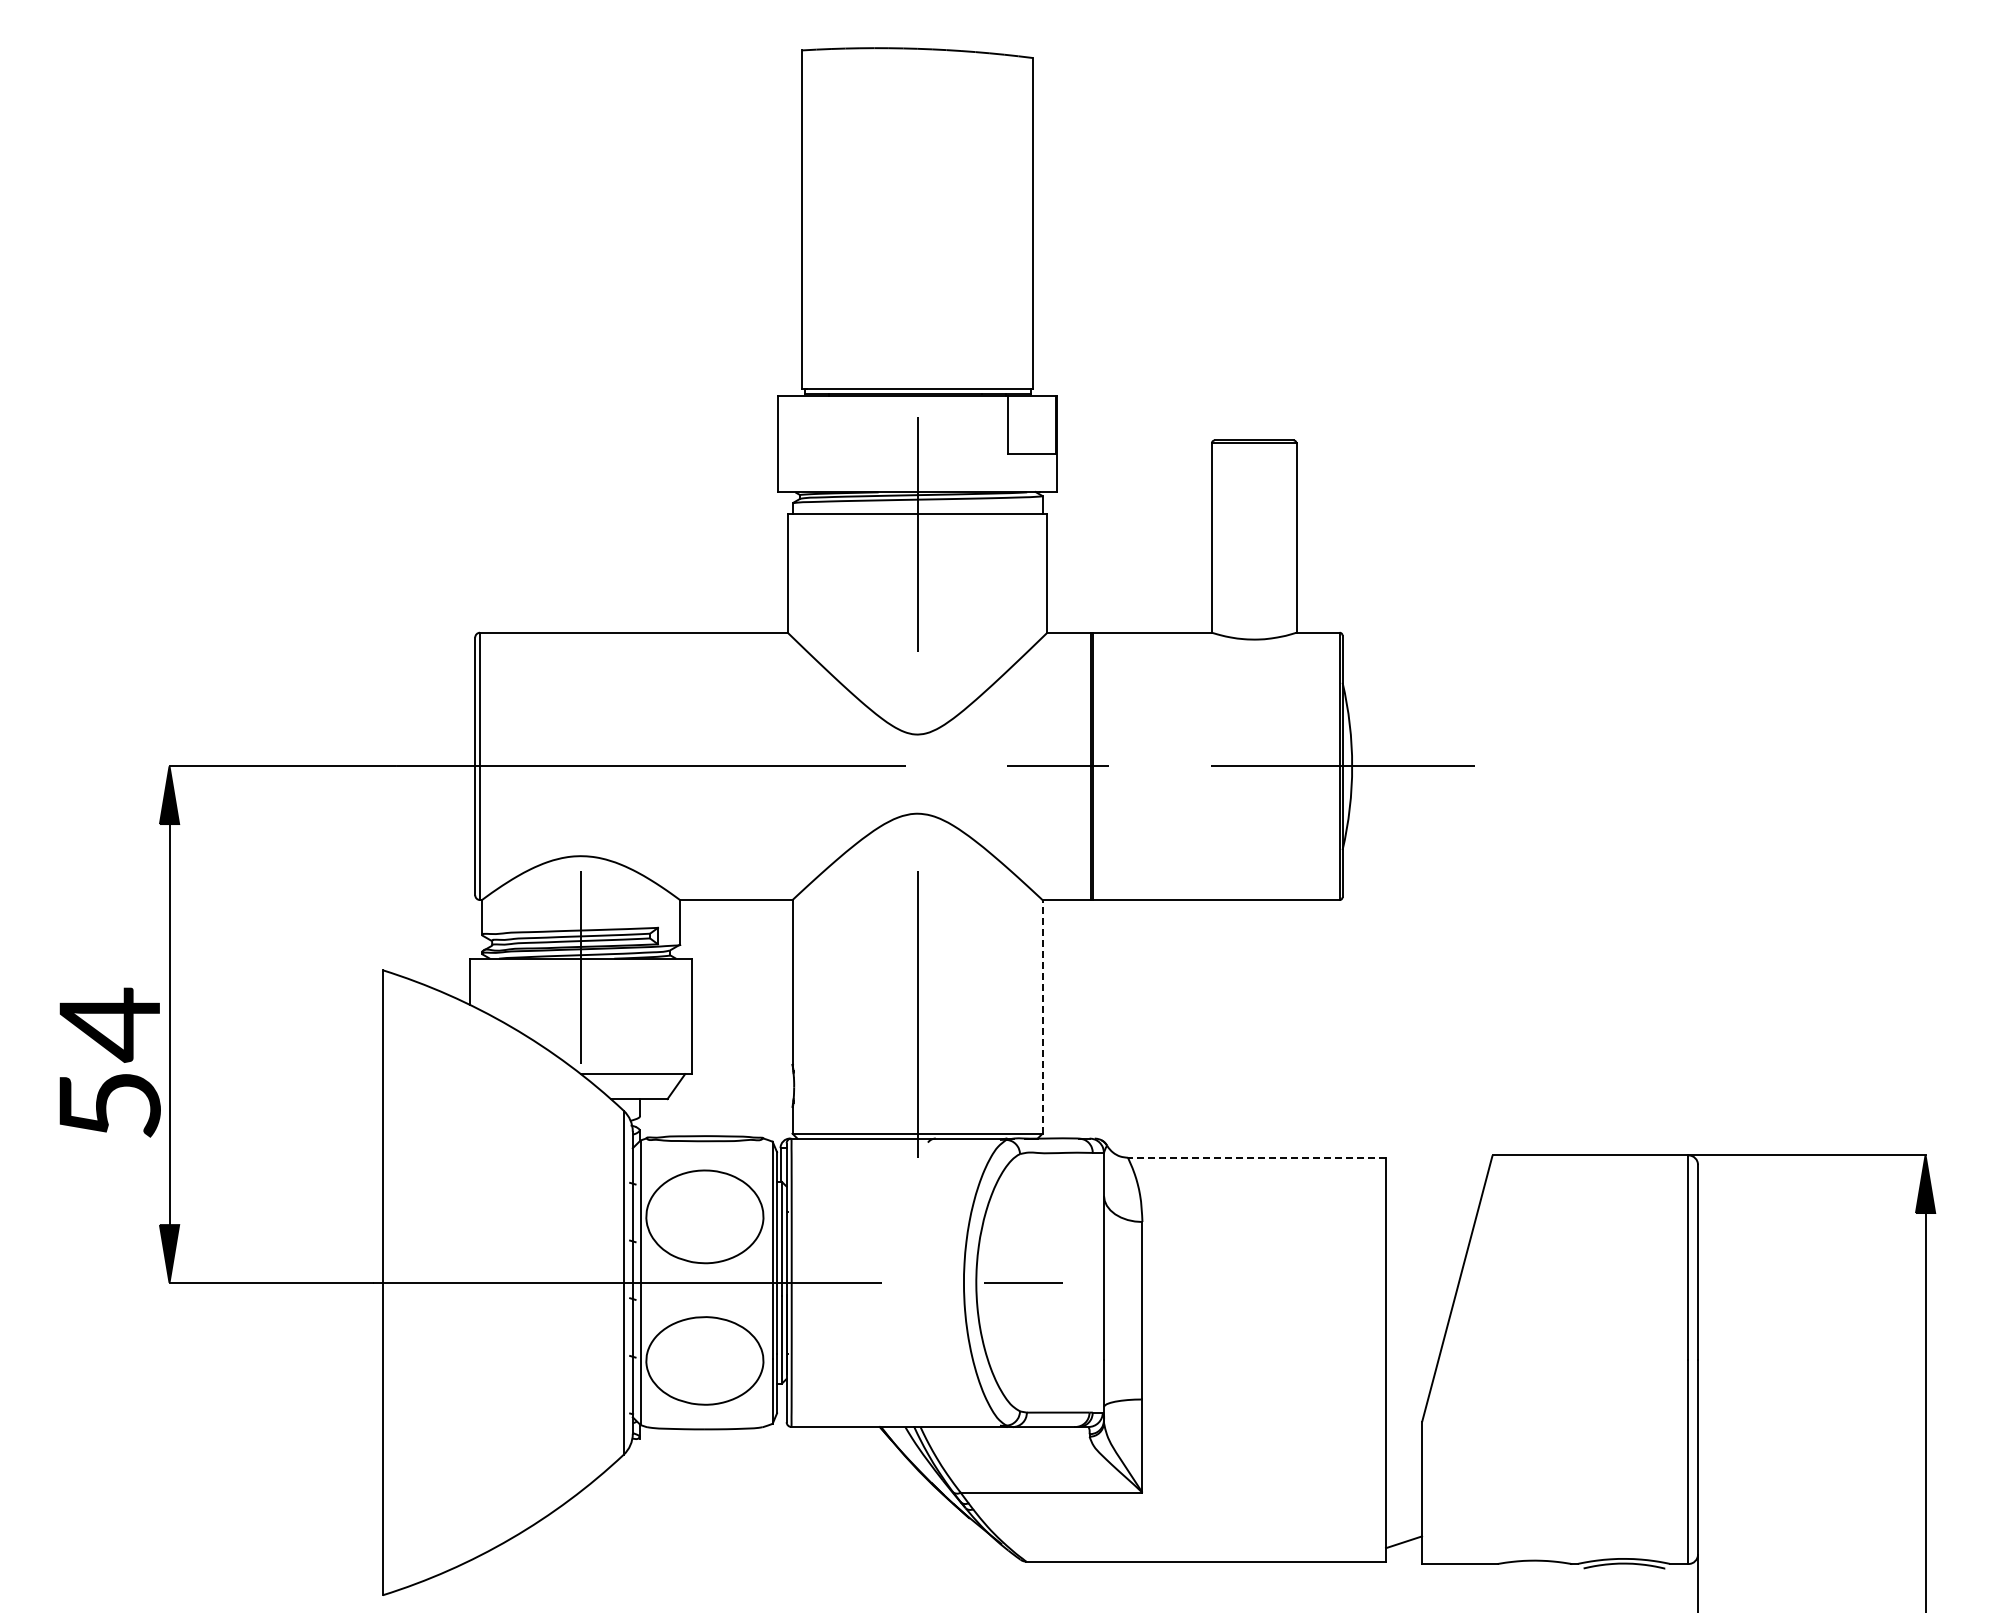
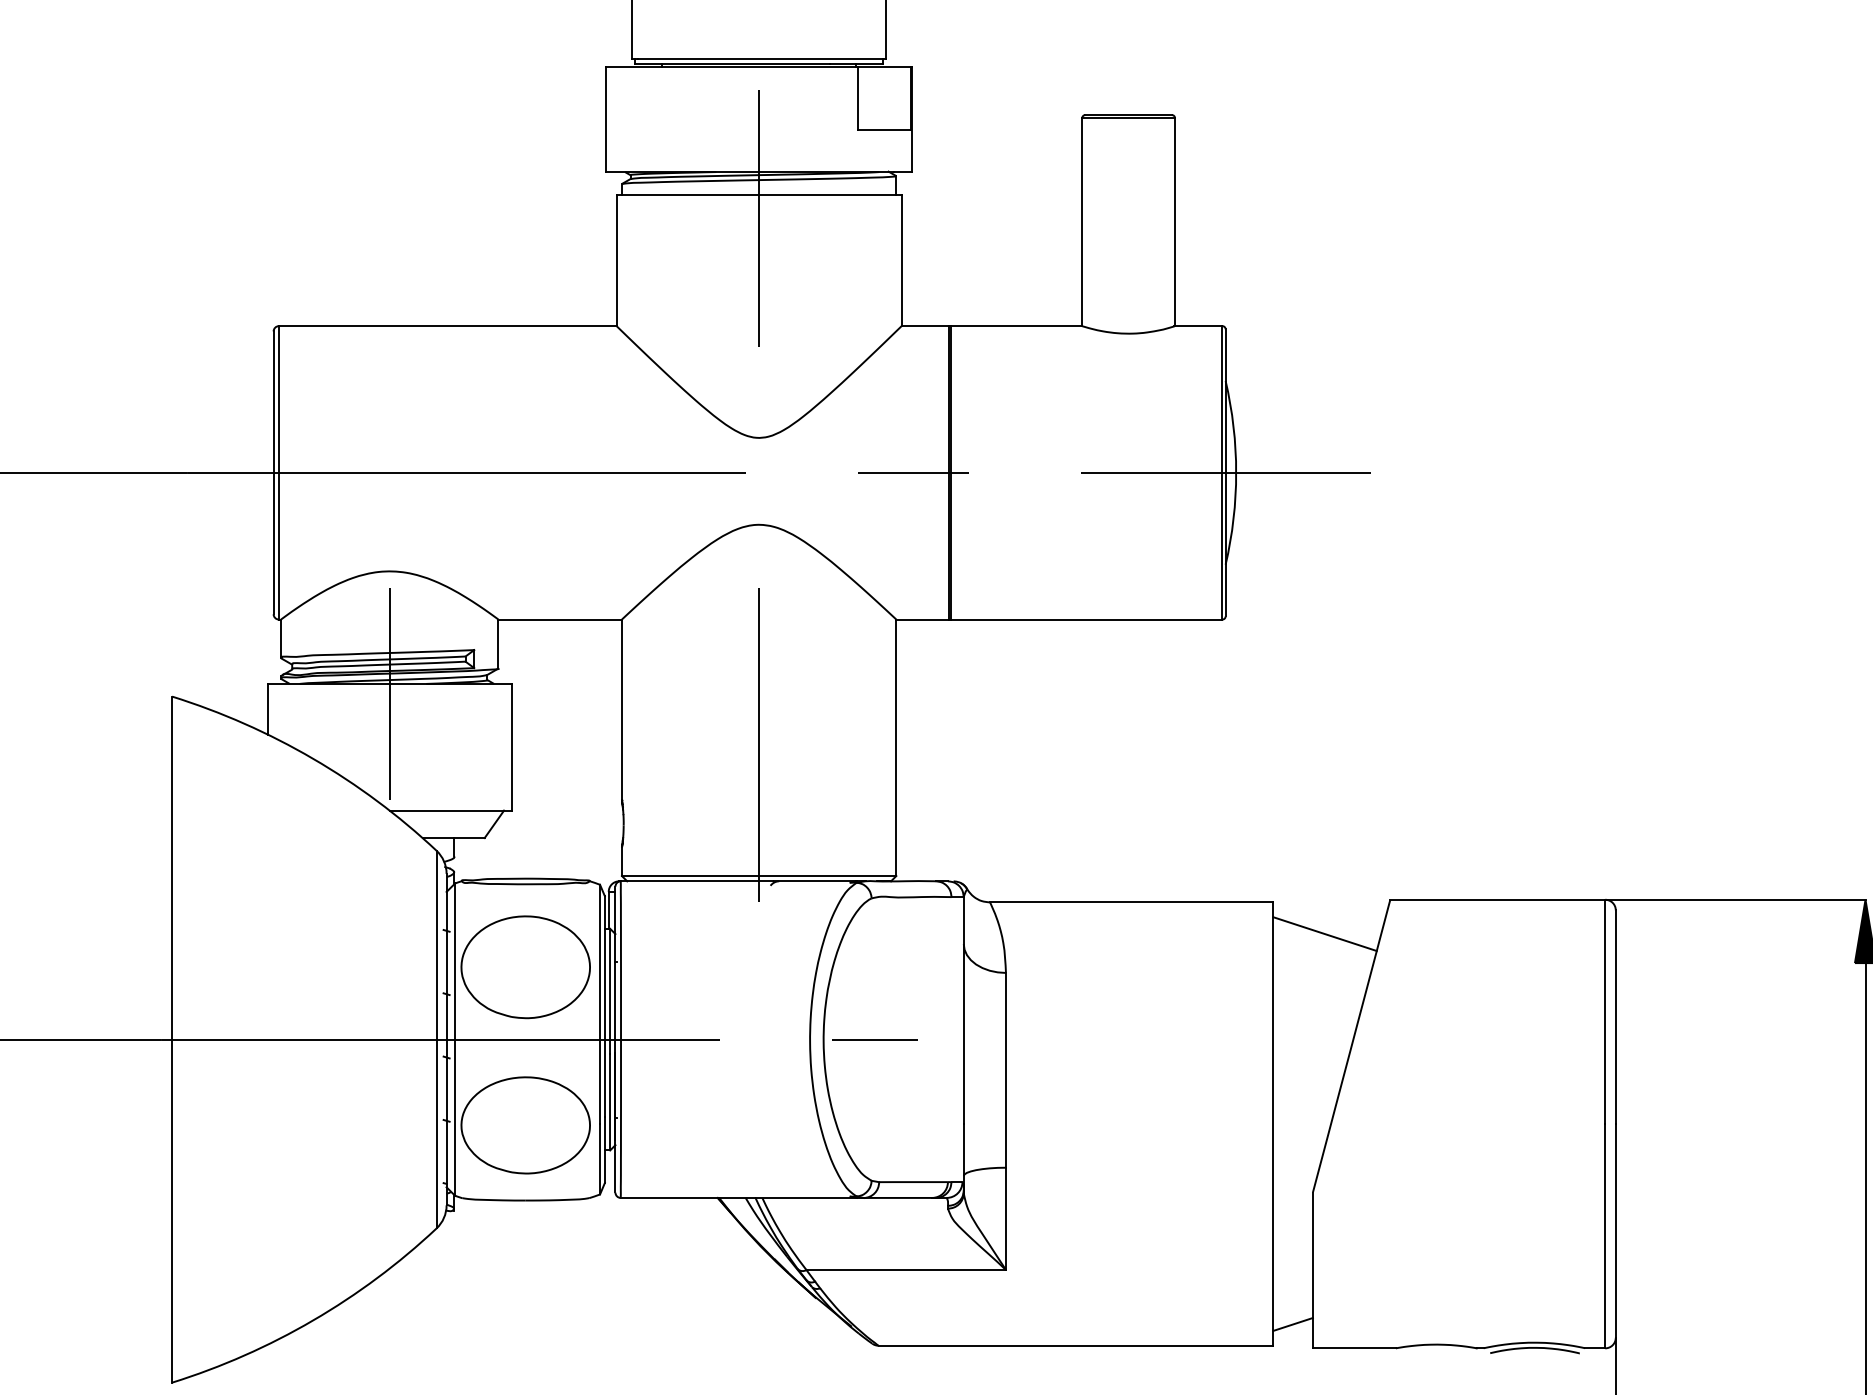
line: (1042, 1016) -> (896, 747), dashed -> solid
line: (1257, 1157) -> (1132, 902), dashed -> solid
line: (1433, 1186) -> (1325, 933), added

